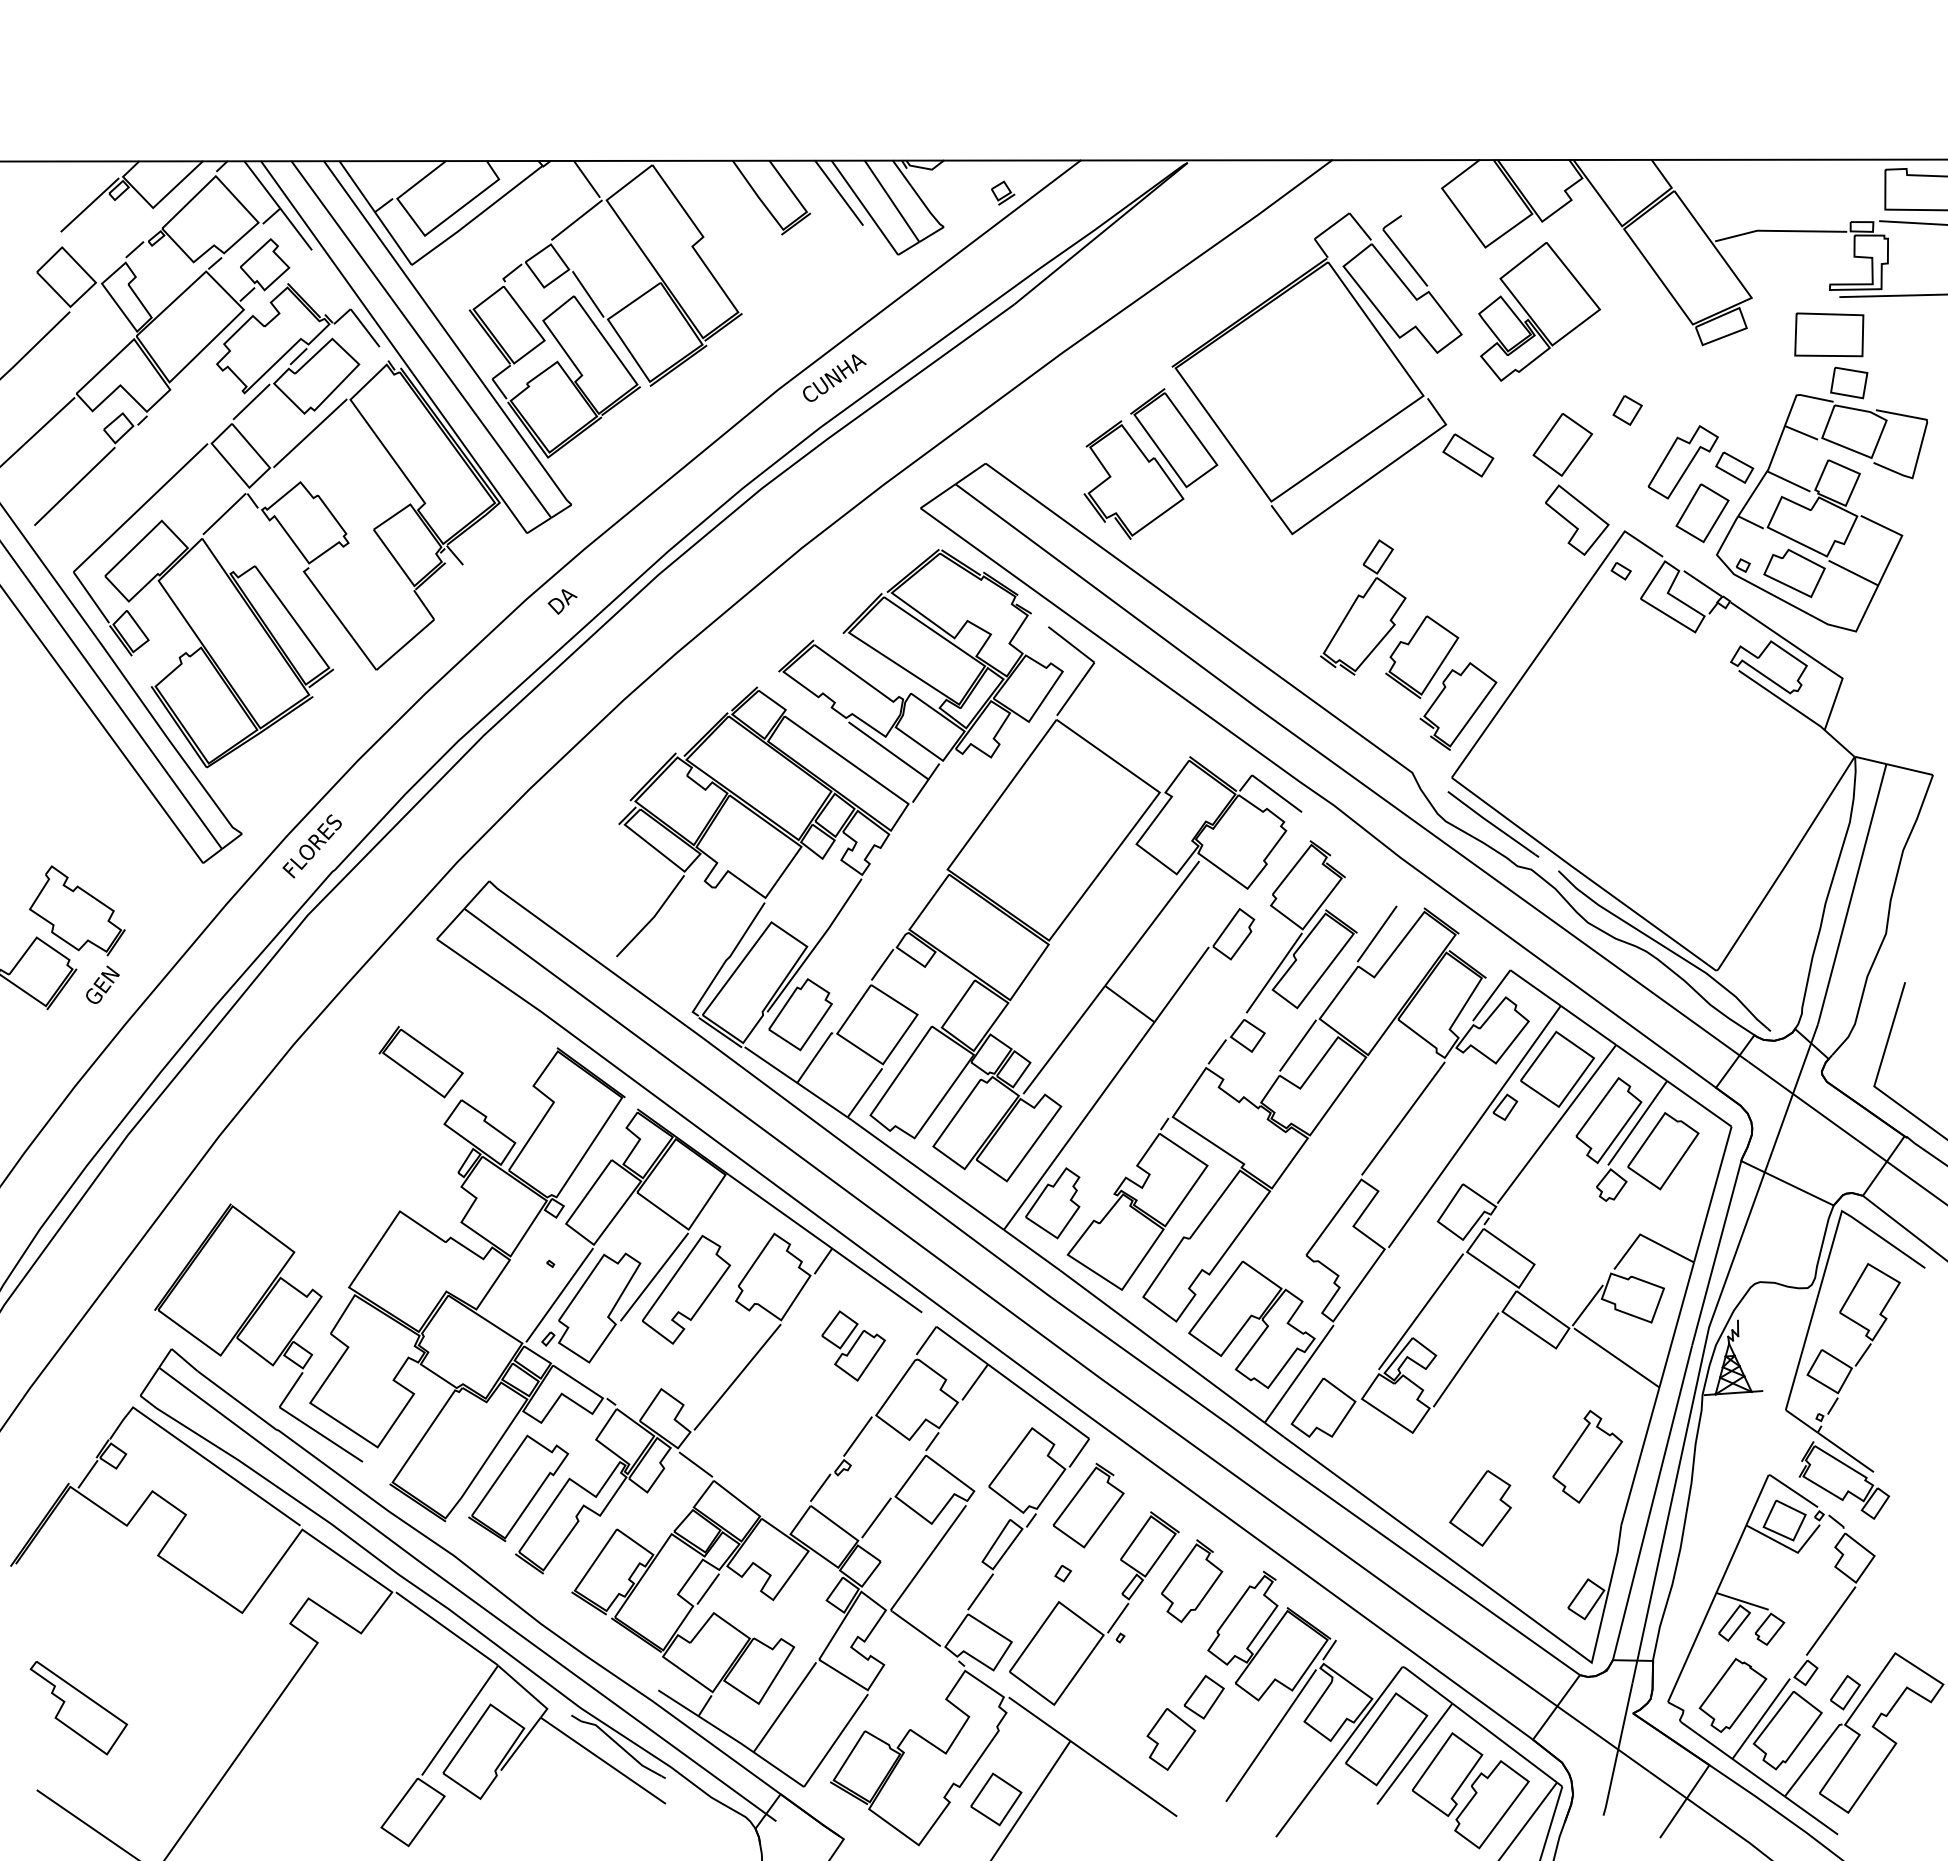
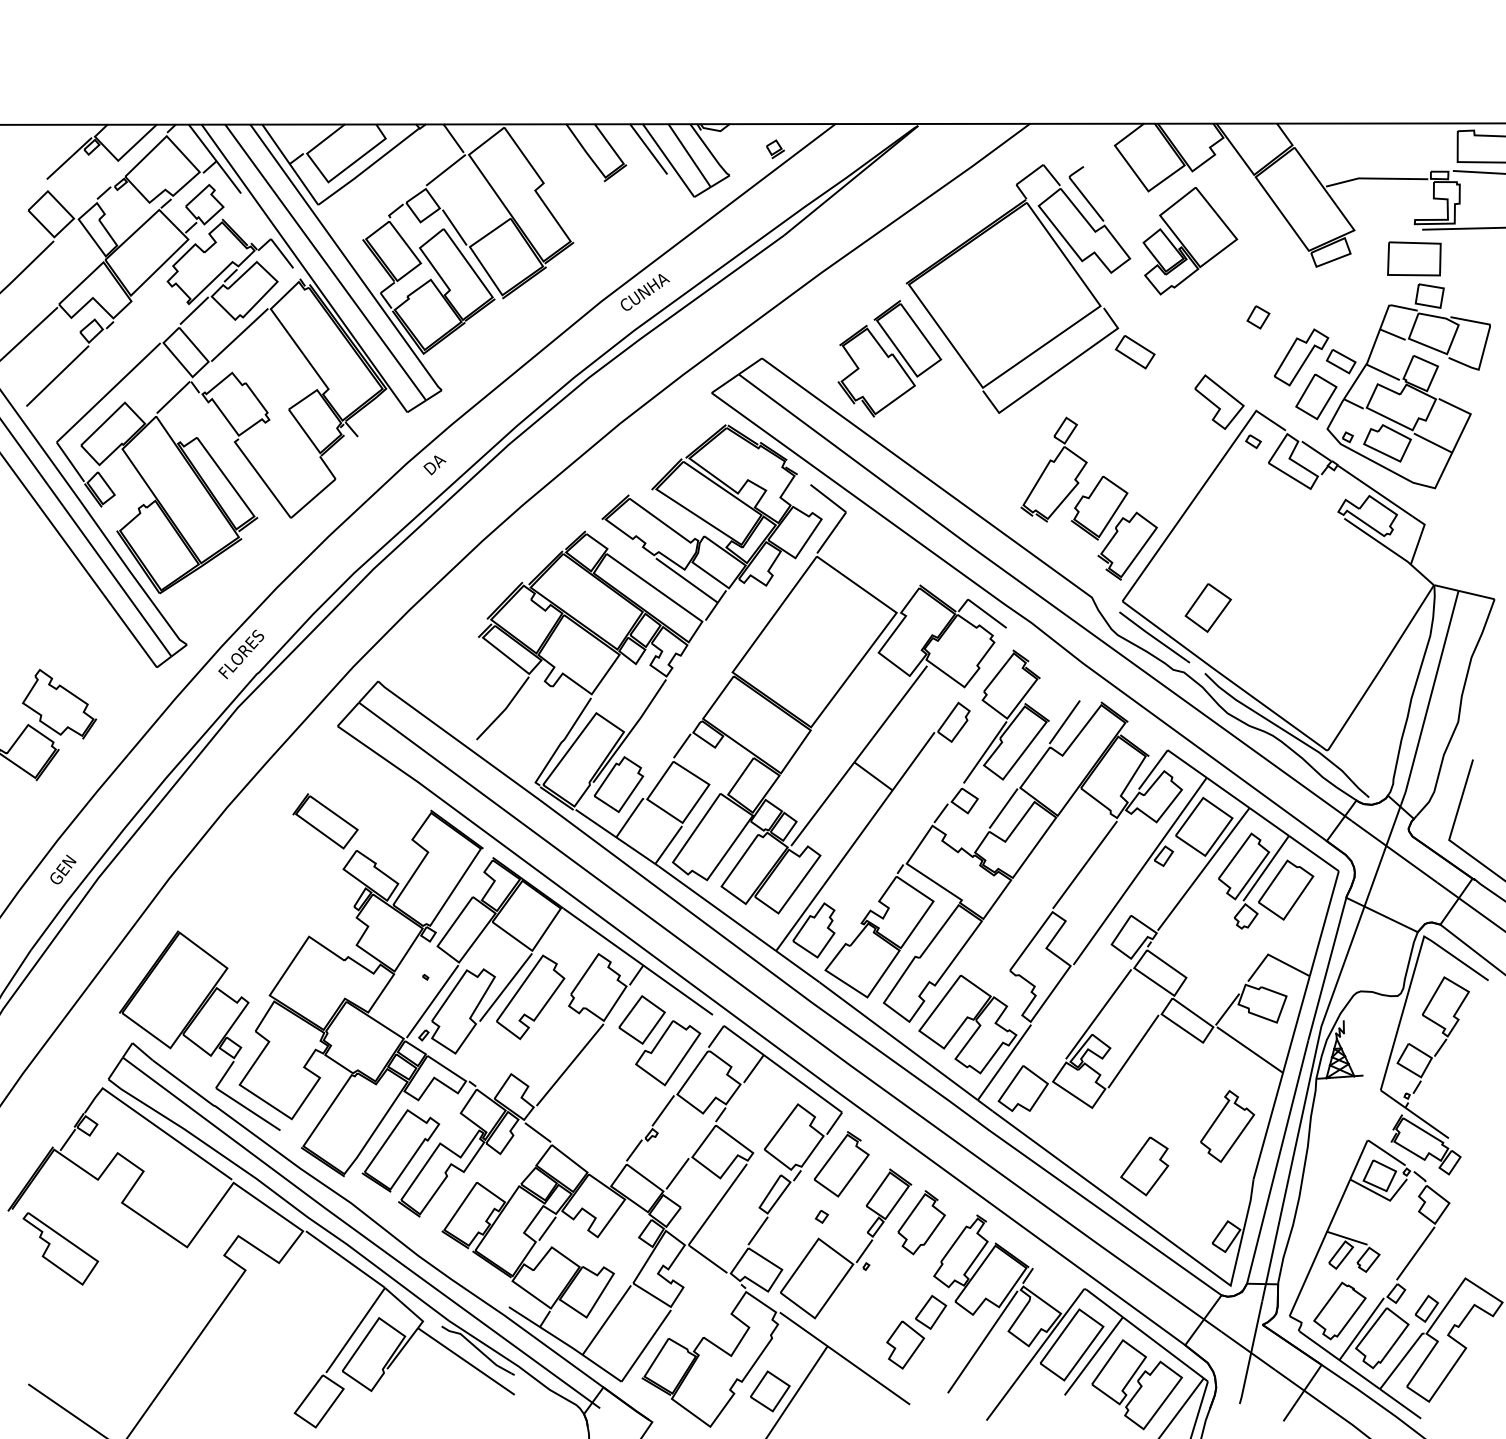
part: (1561, 444) -> (1207, 607), moved
text: (103, 984) -> (63, 869), moved
part: (853, 1345) -> (659, 1040), size x1.67
part: (78, 1707) -> (60, 1248), moved

